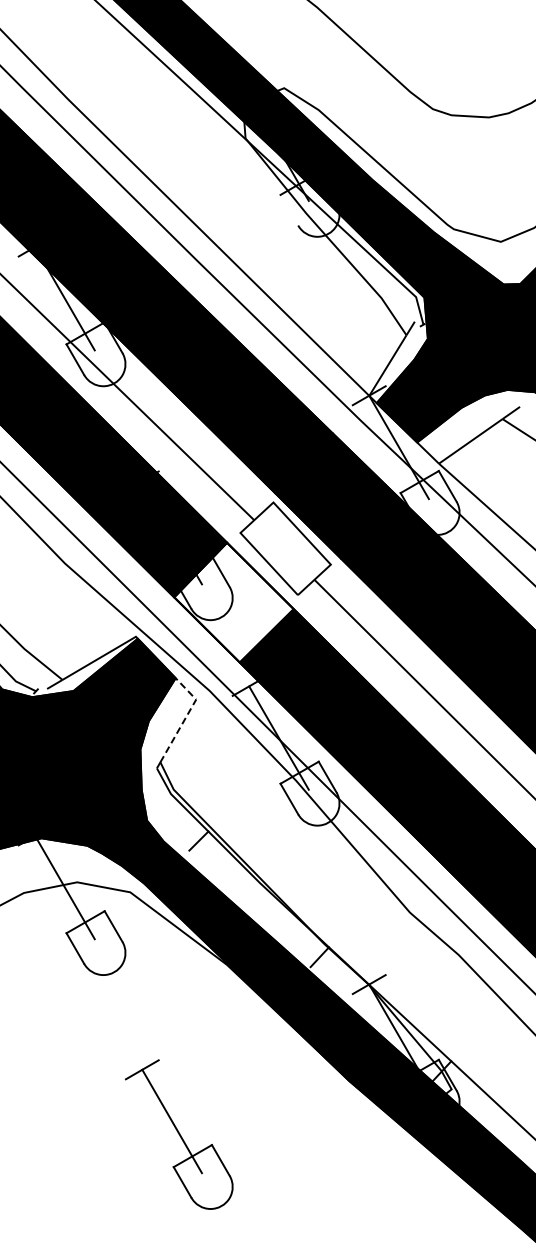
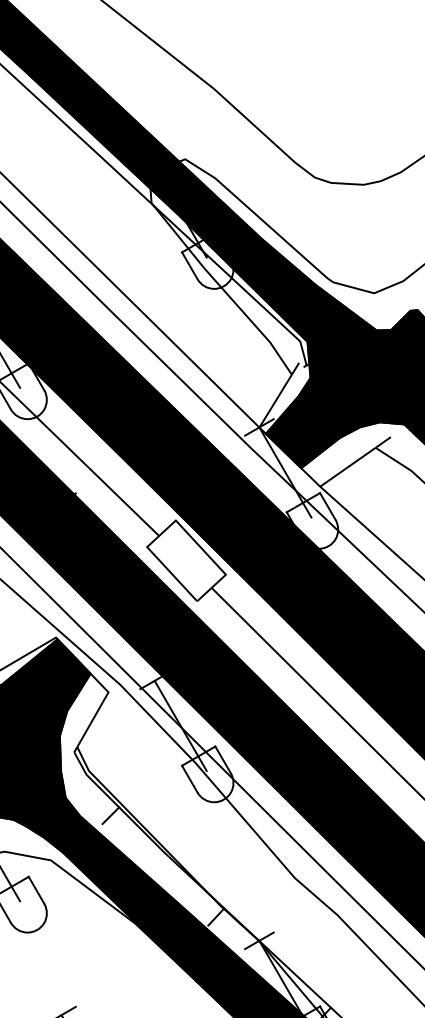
line: (289, 209) -> (189, 265), added
fill: (233, 602) -> (141, 607), added
line: (185, 717) -> (99, 707), dashed -> solid

